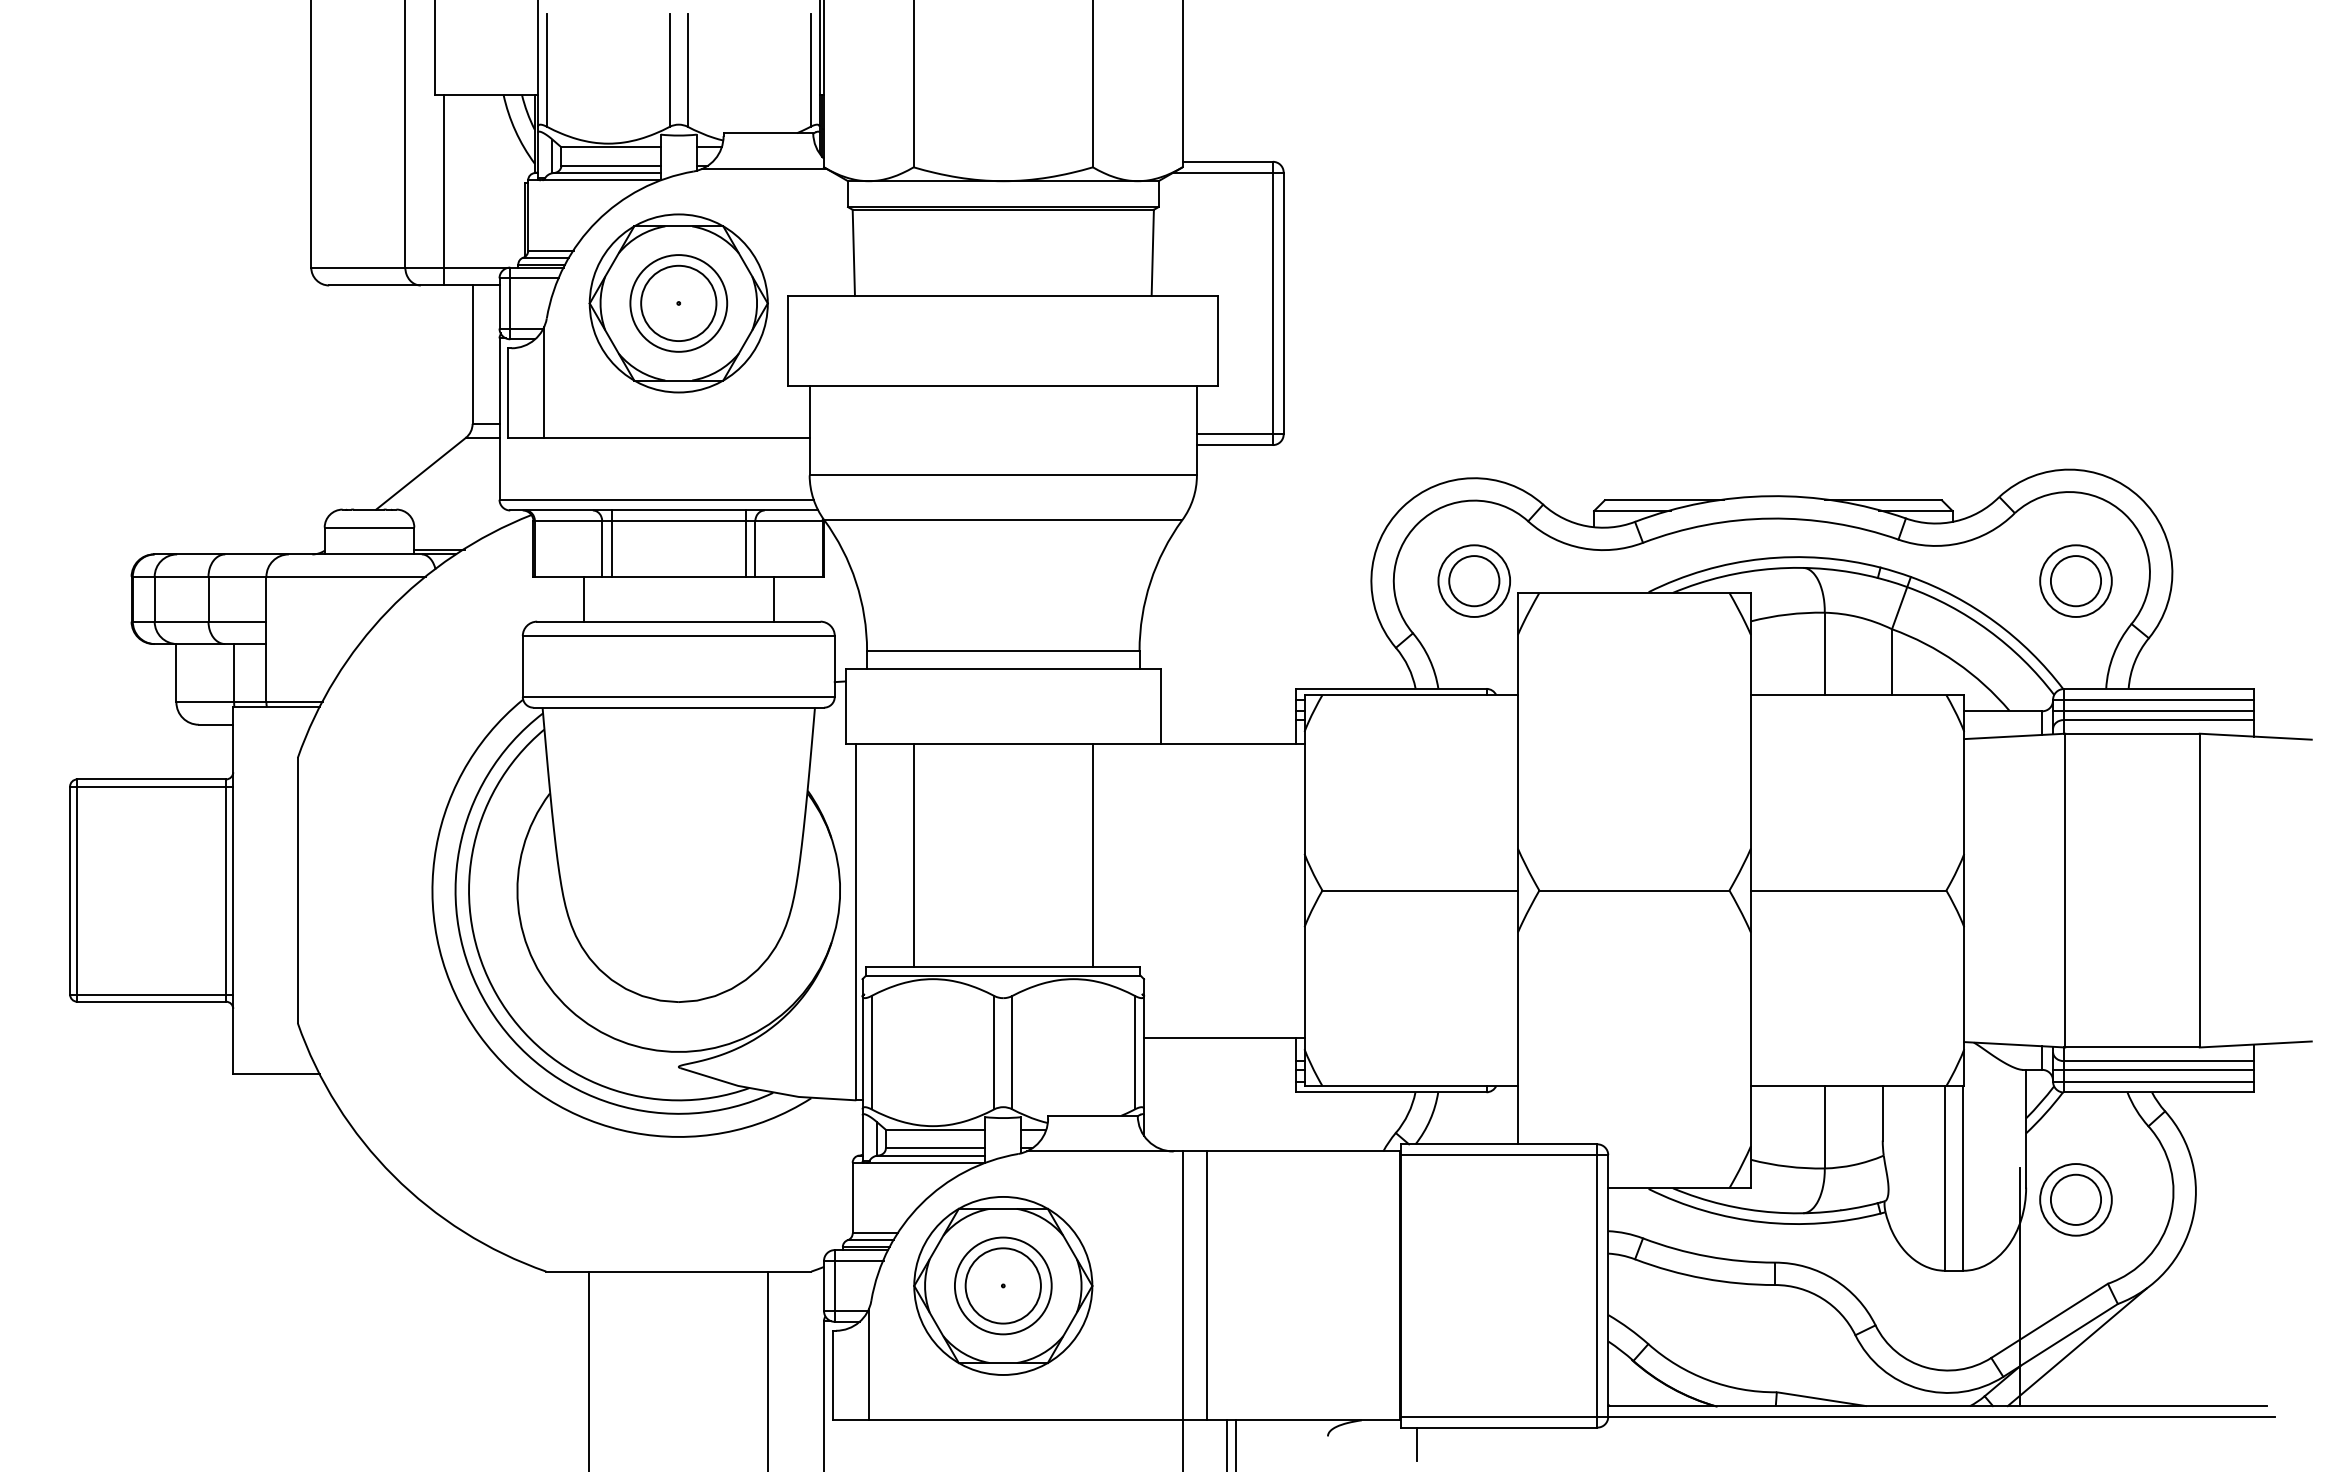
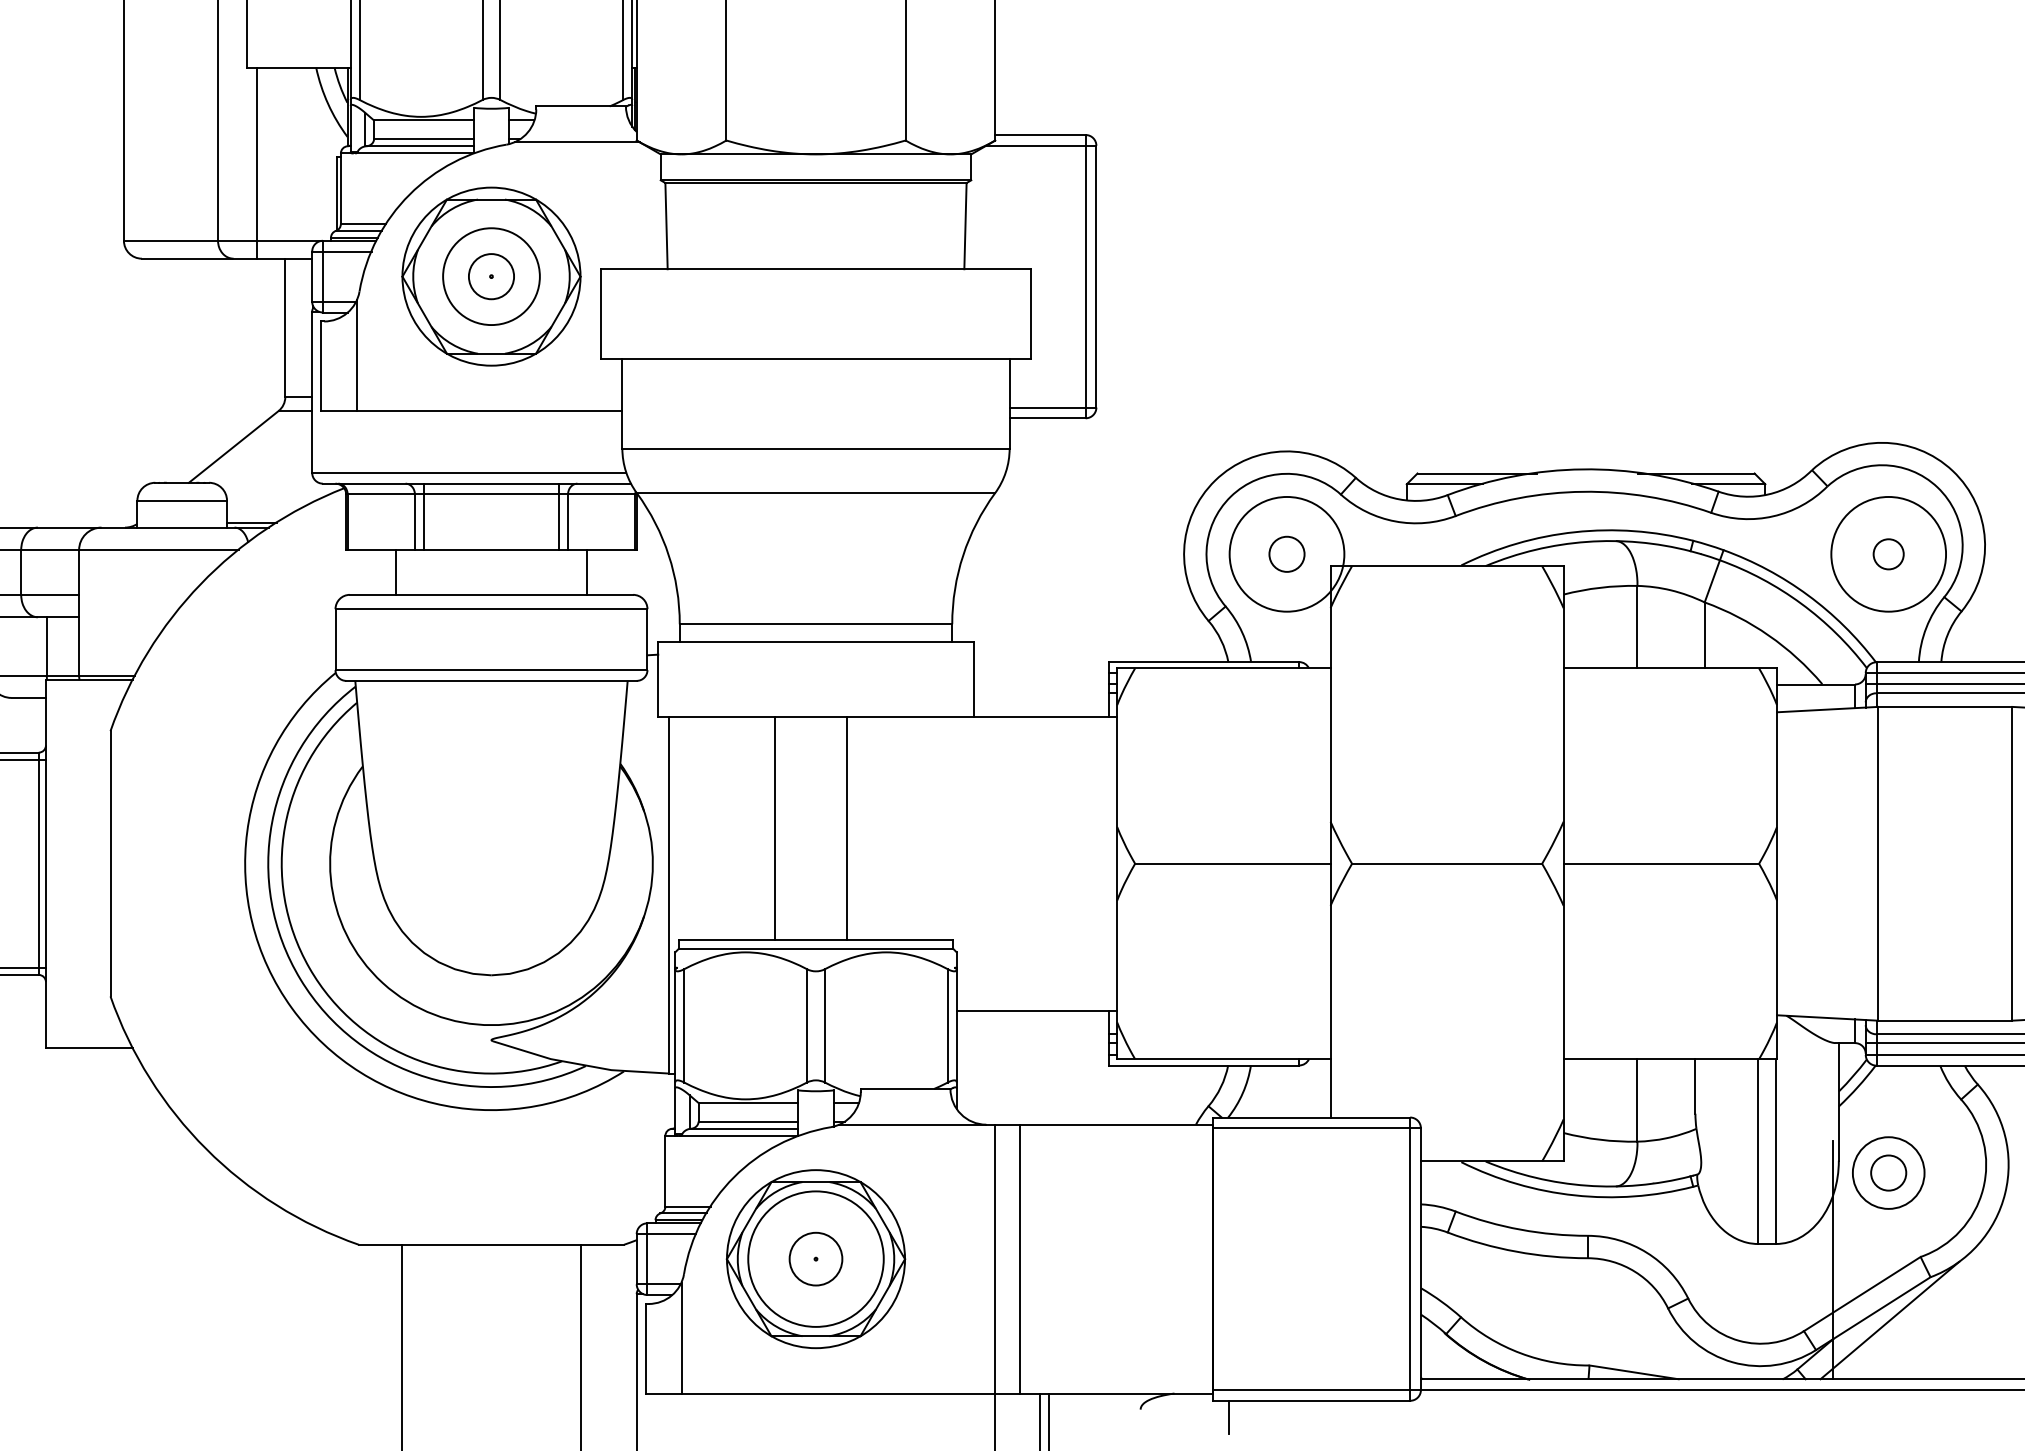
circle: (678, 303) -> (491, 276), size x0.6
circle: (1474, 580) -> (1287, 553), size x1.6
circle: (2075, 580) -> (1888, 553), size x1.6
circle: (1474, 581) -> (1287, 554), size x0.7
circle: (2075, 581) -> (1888, 554), size x0.6
line: (913, 855) -> (775, 828), moved
line: (1092, 855) -> (846, 828), moved
circle: (2075, 1199) -> (1888, 1172), size x0.7
circle: (1002, 1285) -> (815, 1258), size x0.7
circle: (1002, 1285) -> (815, 1258), size x1.4

